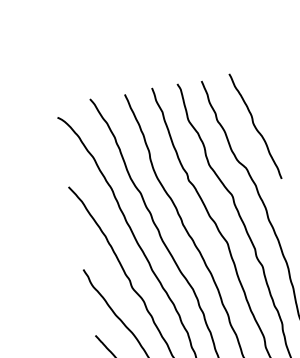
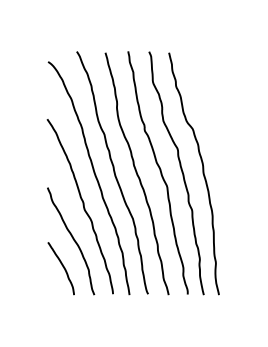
curve: (254, 126) -> (205, 96), removed

